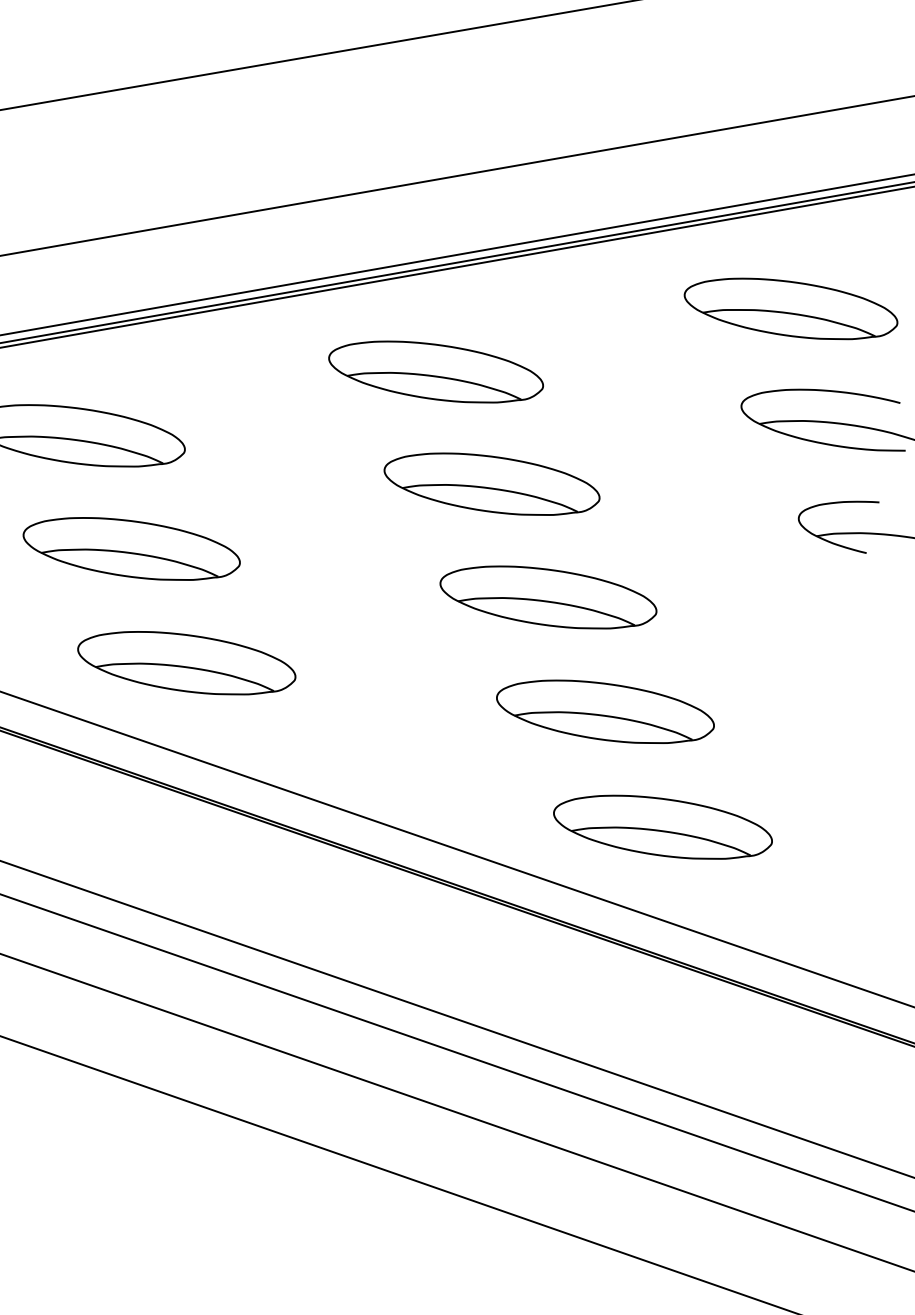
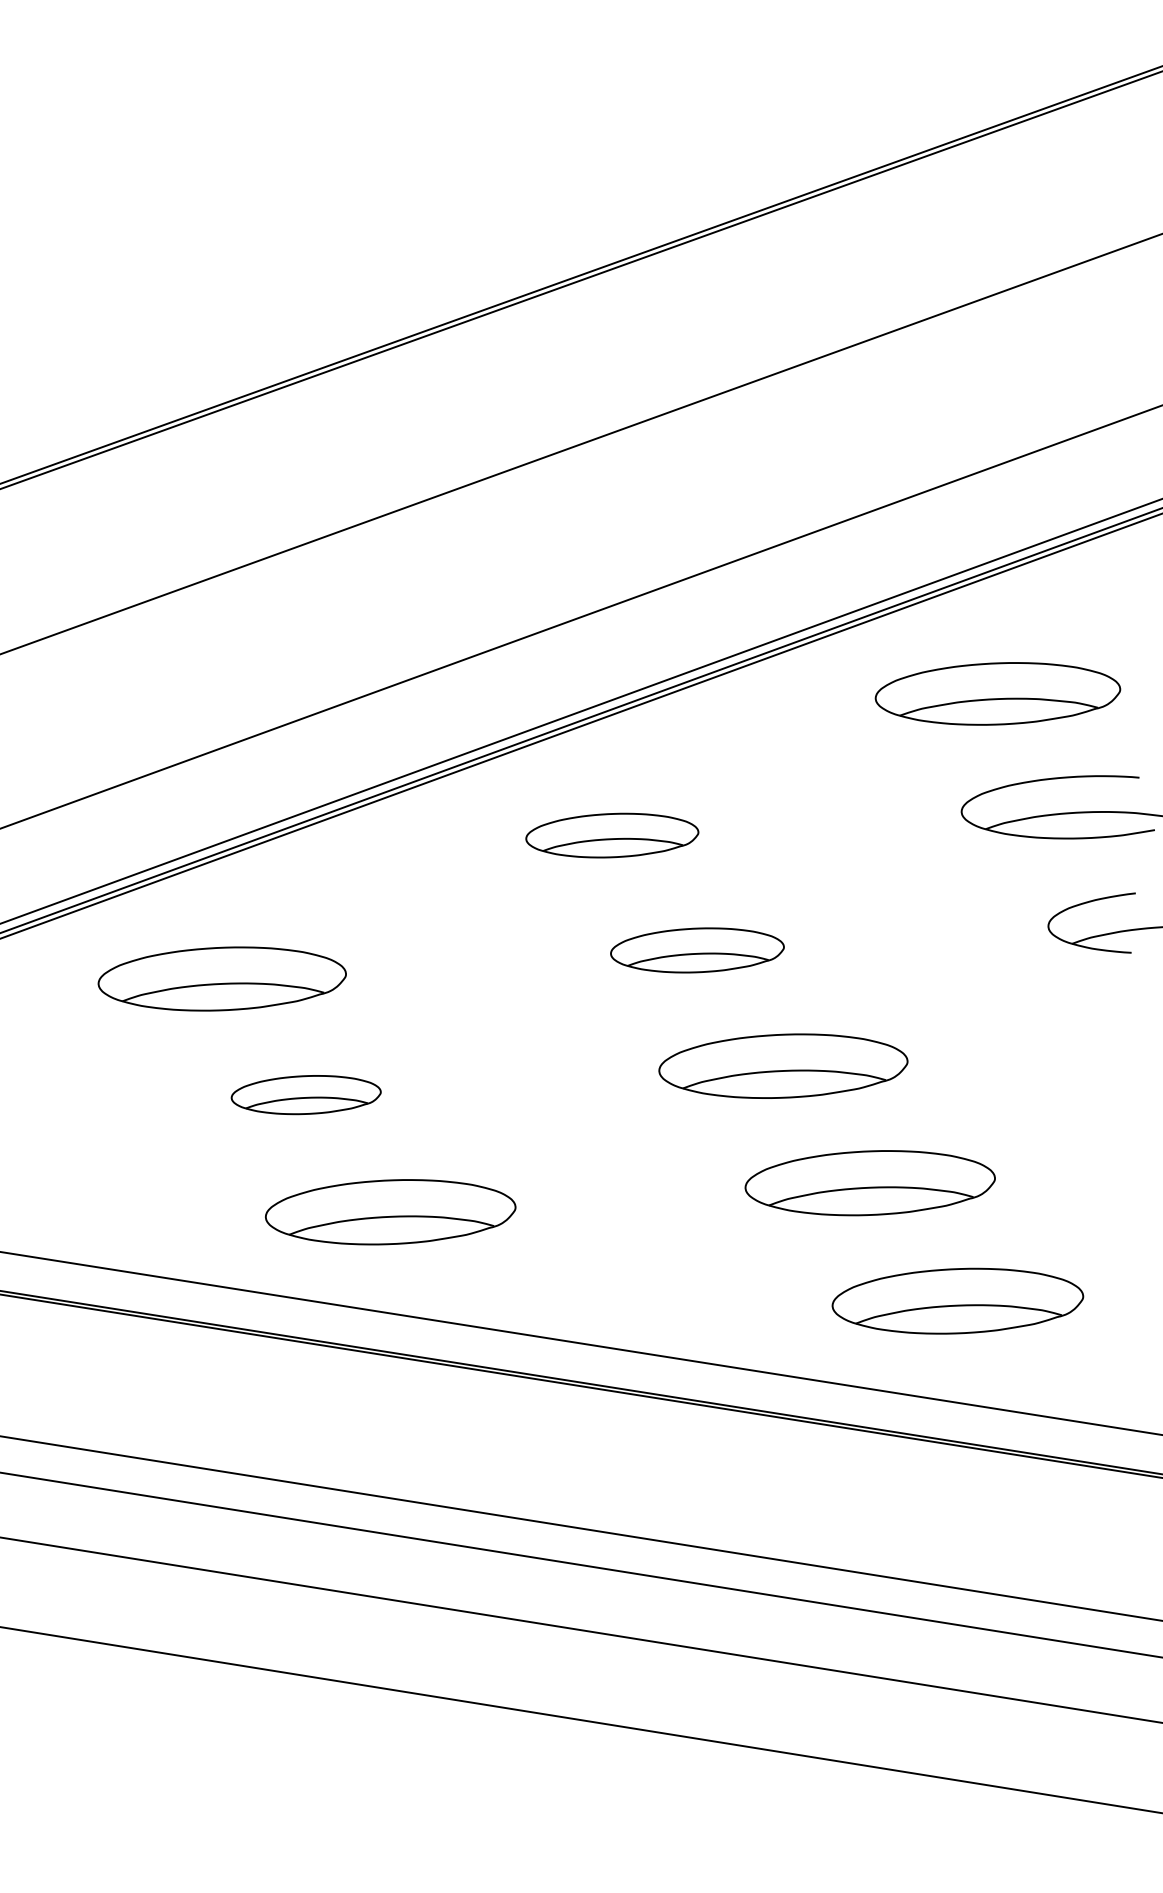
part: (436, 371) -> (612, 835), size x0.7
part: (492, 484) -> (697, 950), size x0.7
part: (132, 548) -> (306, 1094), size x0.6

